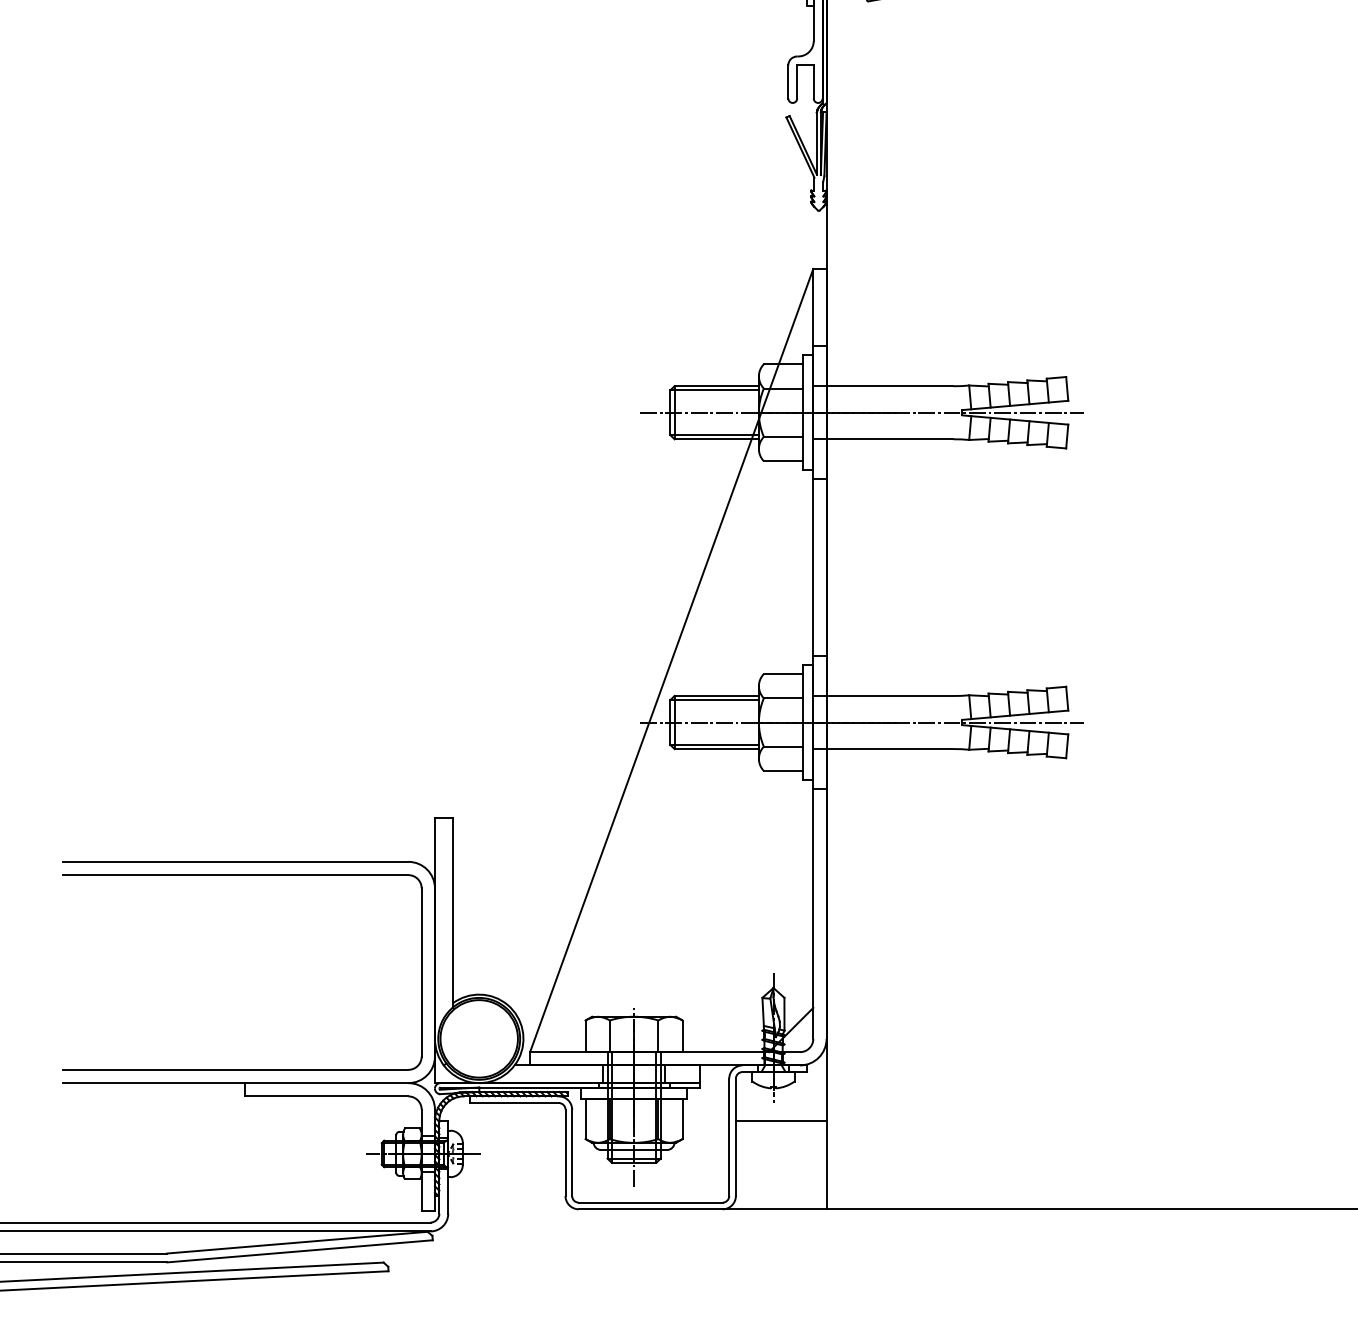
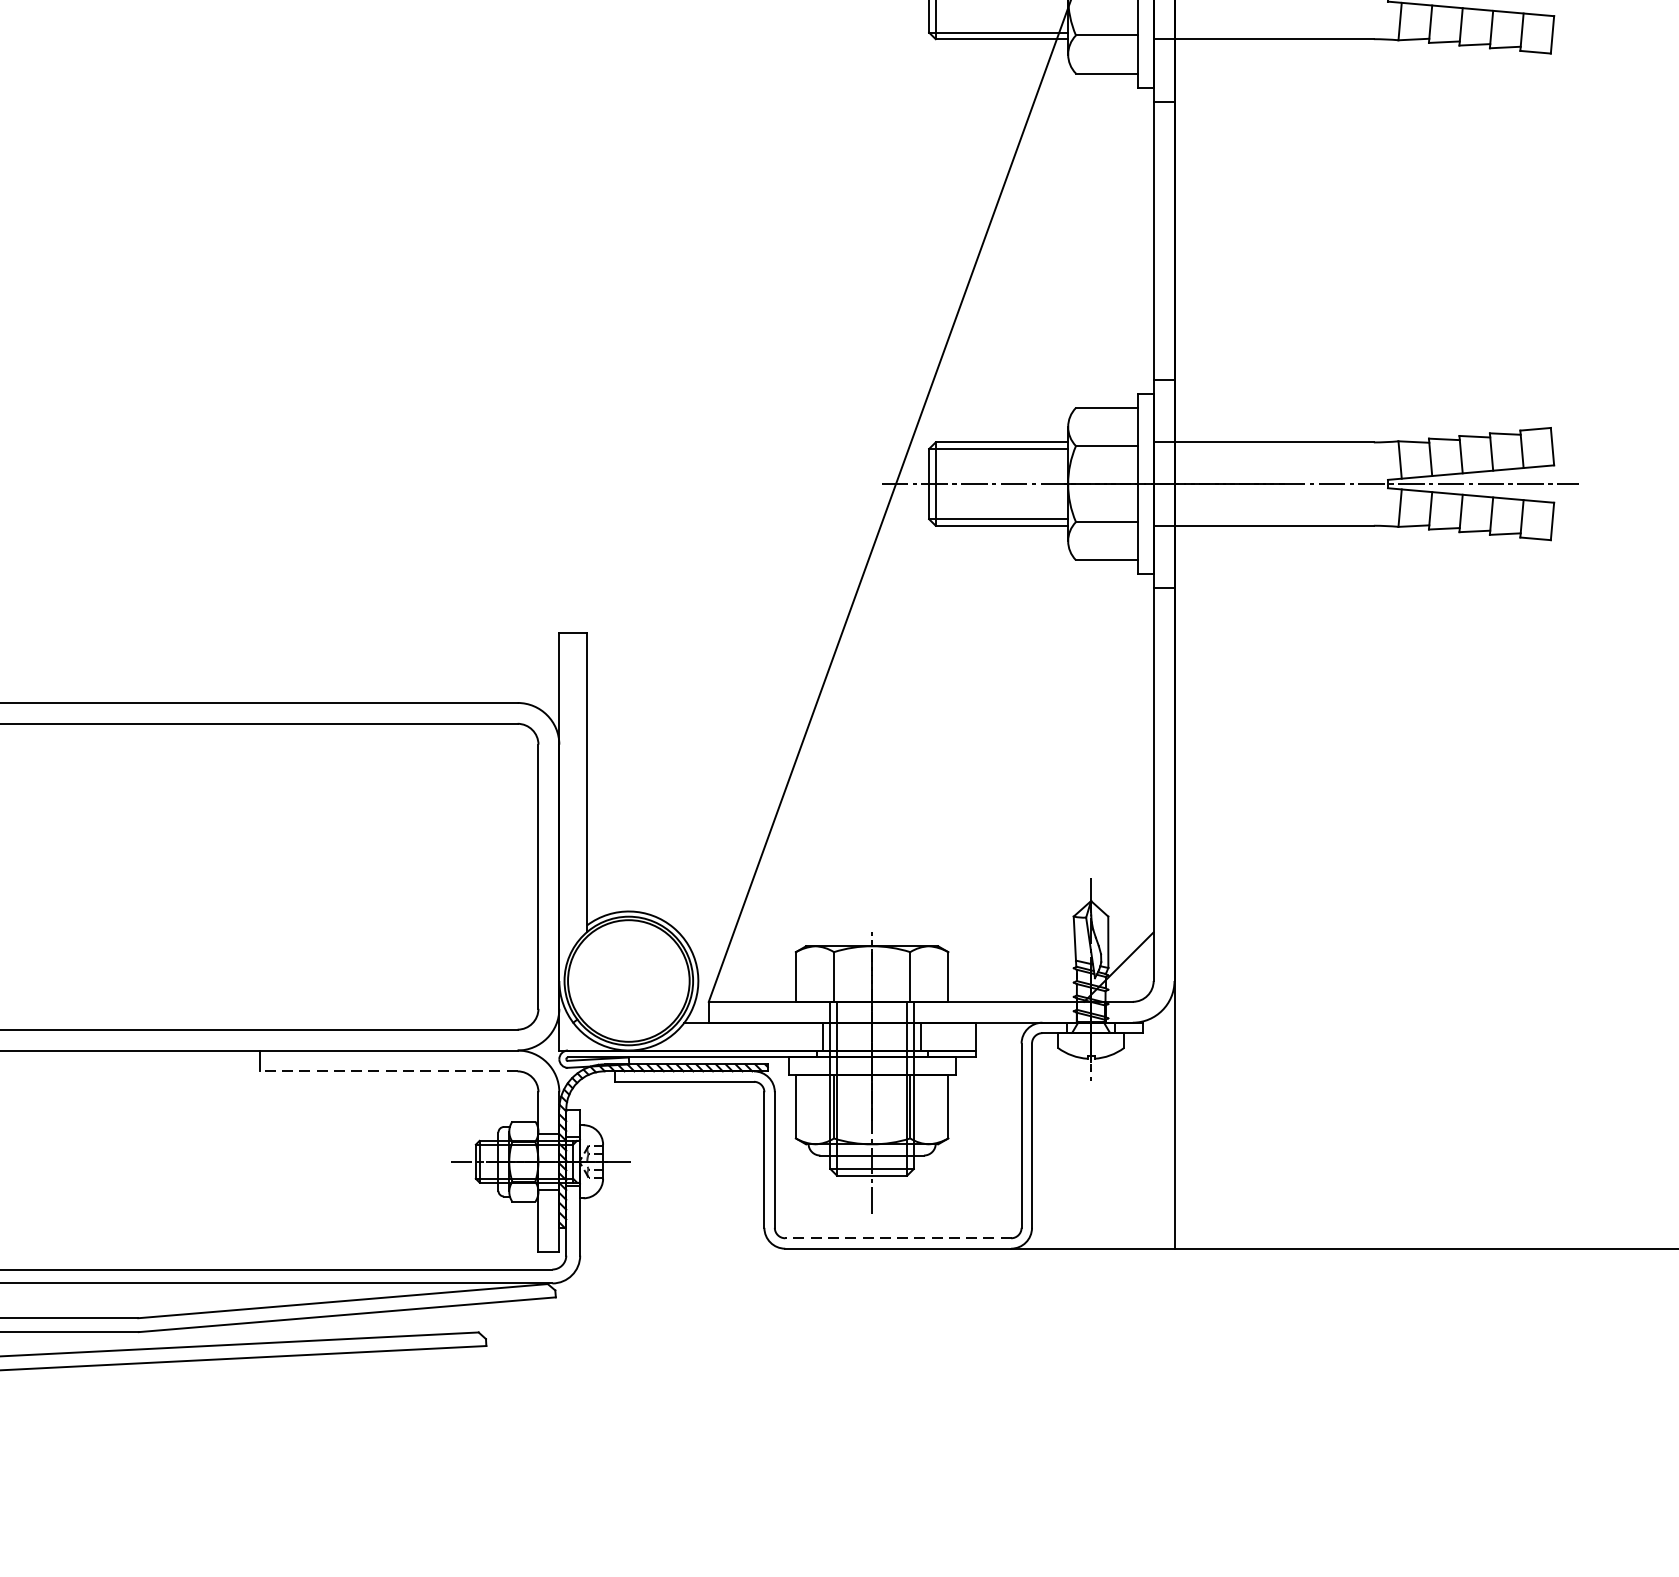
line: (326, 1096) -> (388, 1071), solid -> dashed
line: (780, 1120) -> (1102, 1109), removed
line: (650, 1202) -> (897, 1238), solid -> dashed

